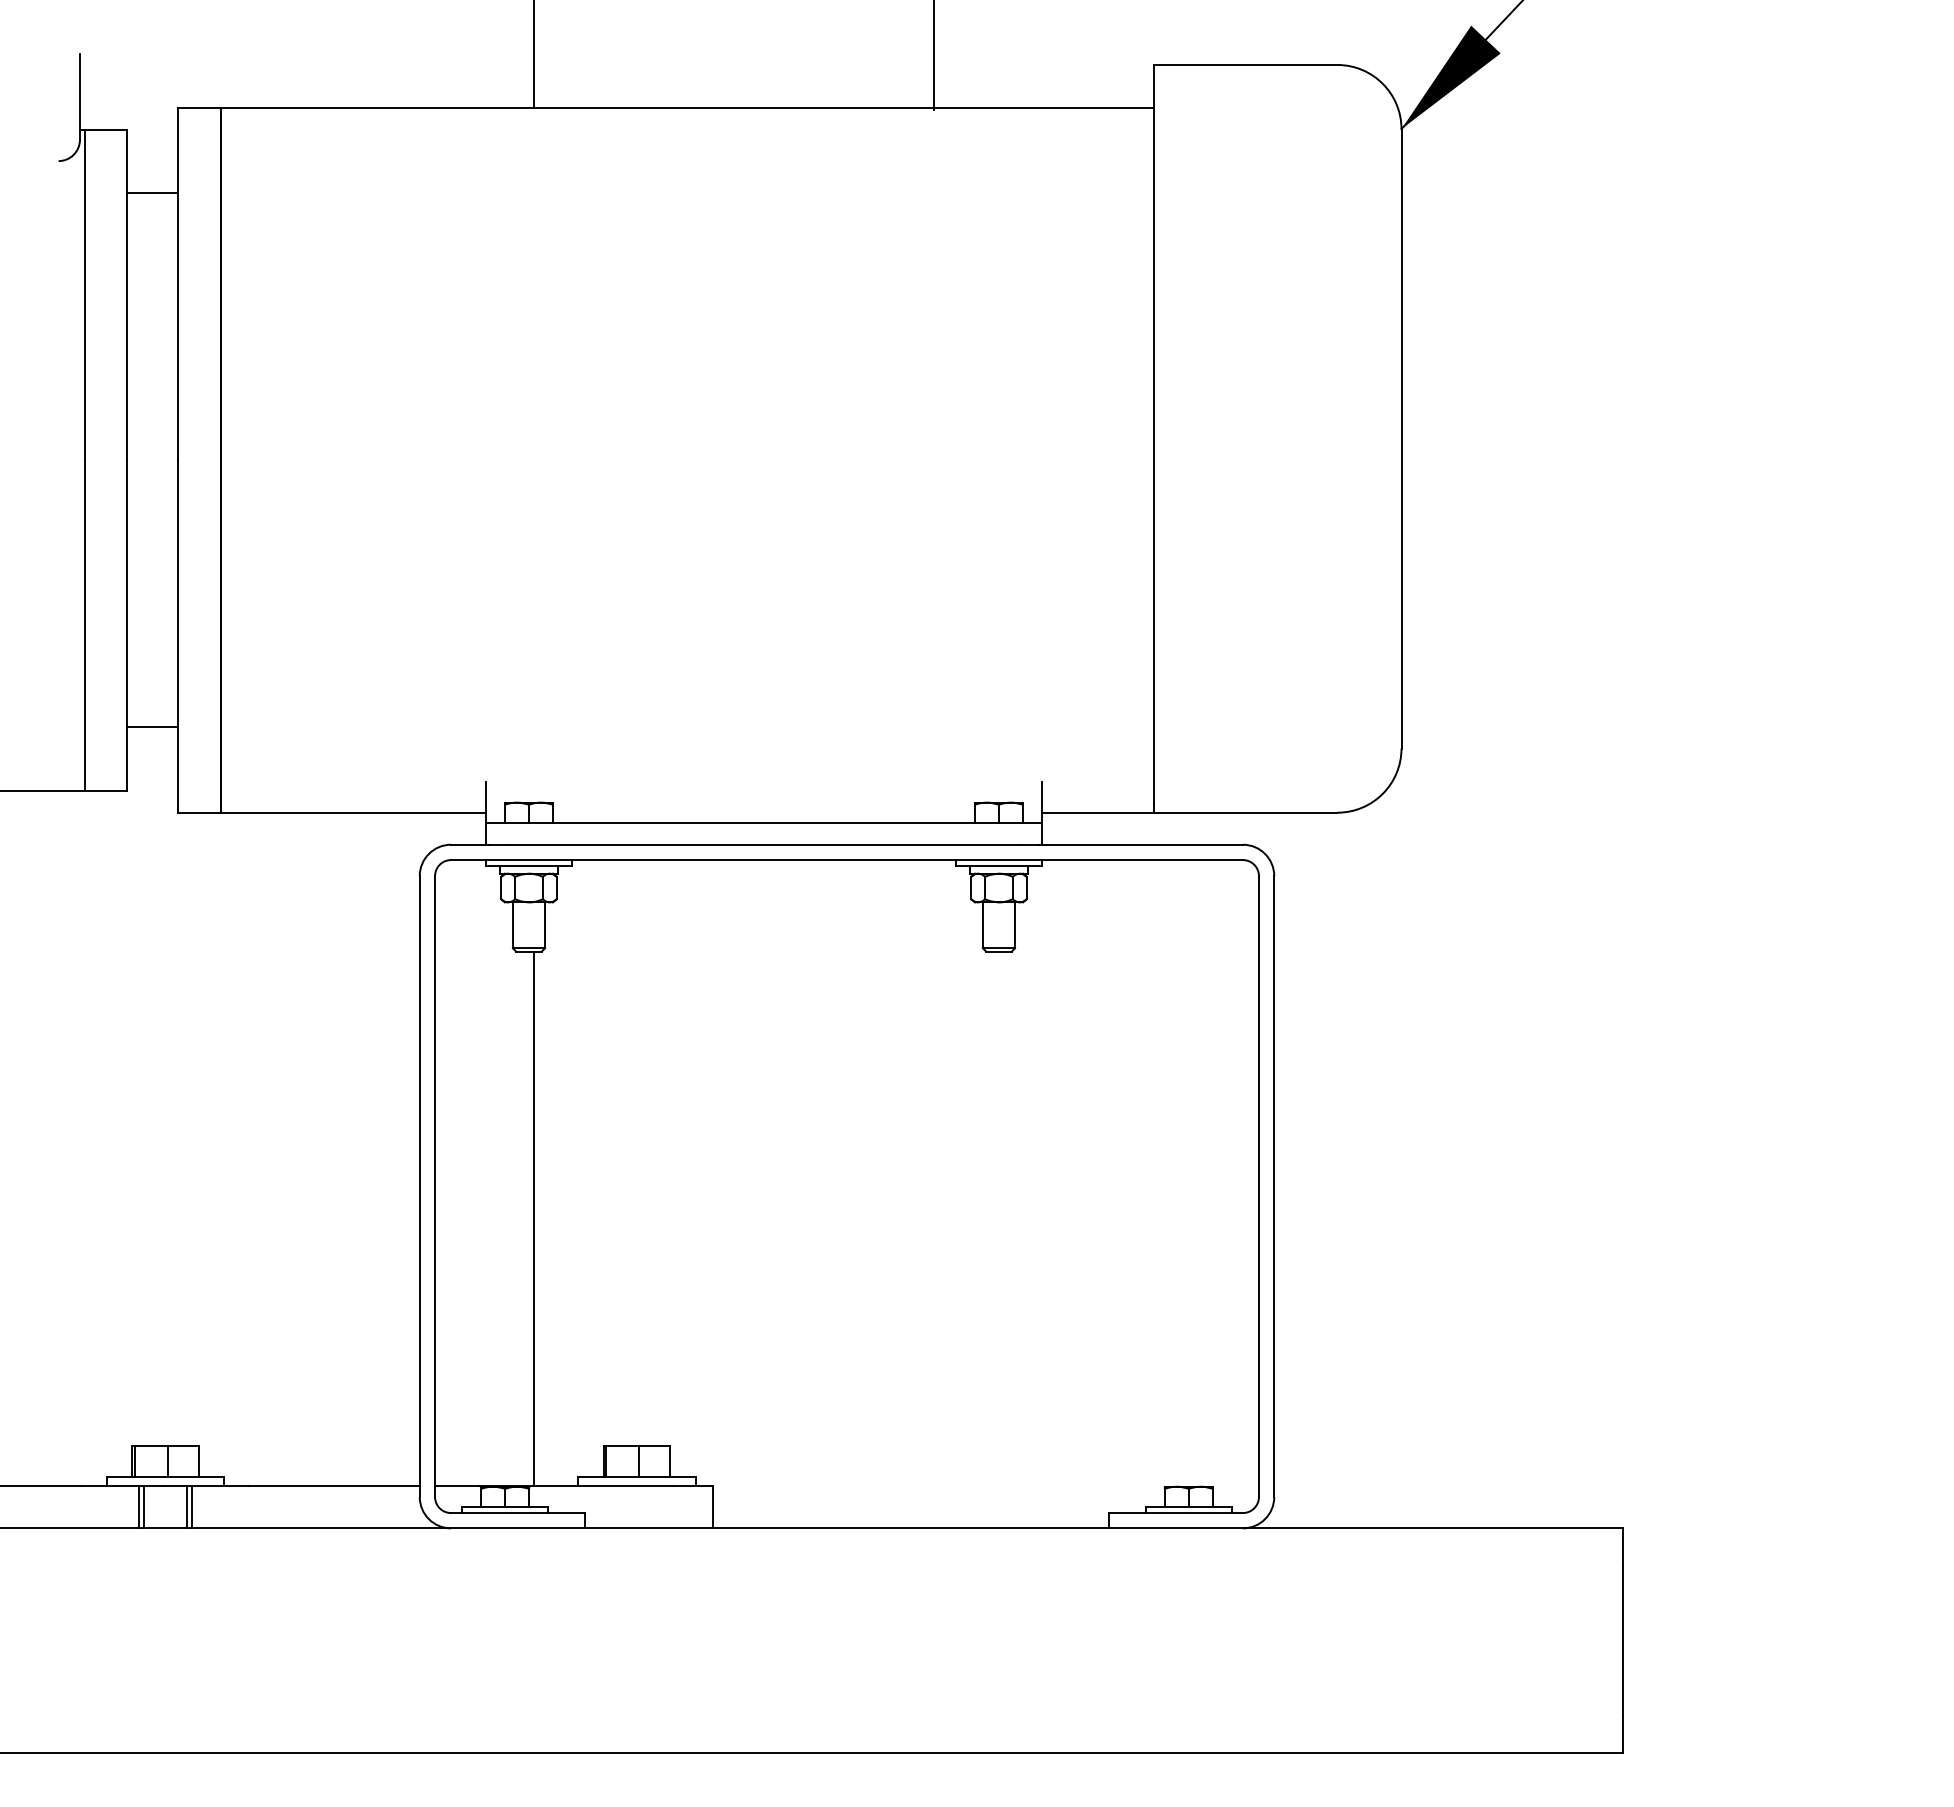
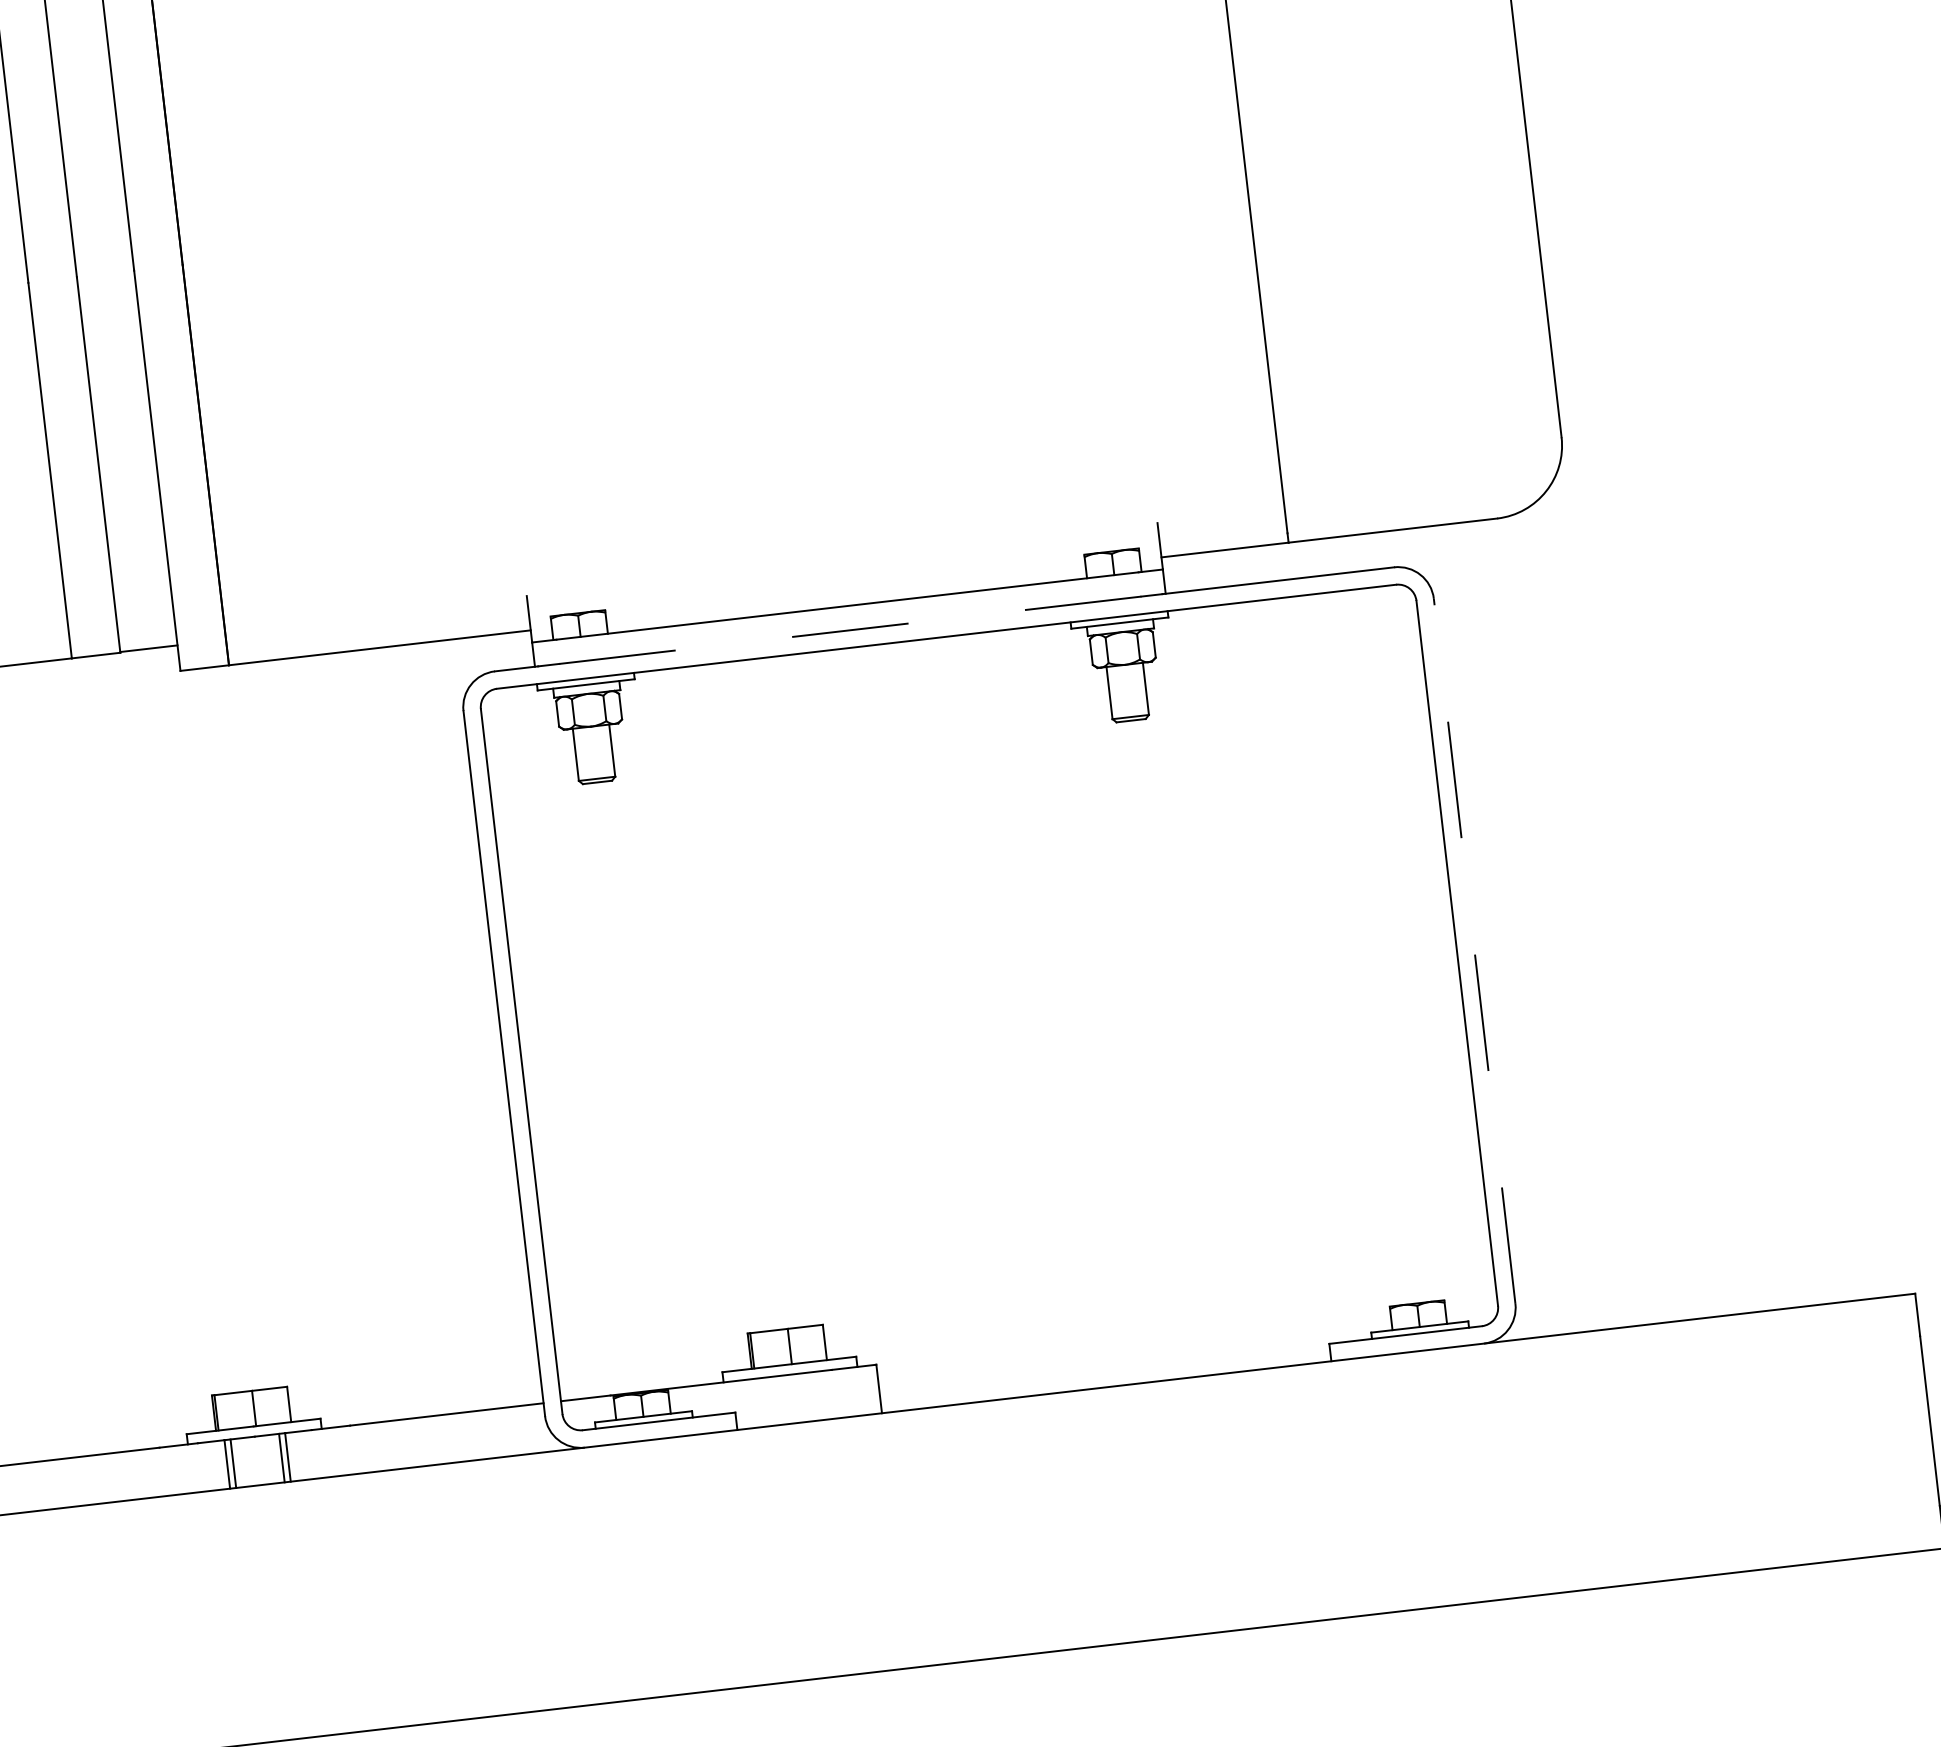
line: (152, 727) -> (148, 649), moved
line: (763, 844) -> (849, 630), solid -> dashed
line: (1274, 1186) -> (1474, 951), solid -> dashed
line: (533, 1218) -> (637, 1084), removed

